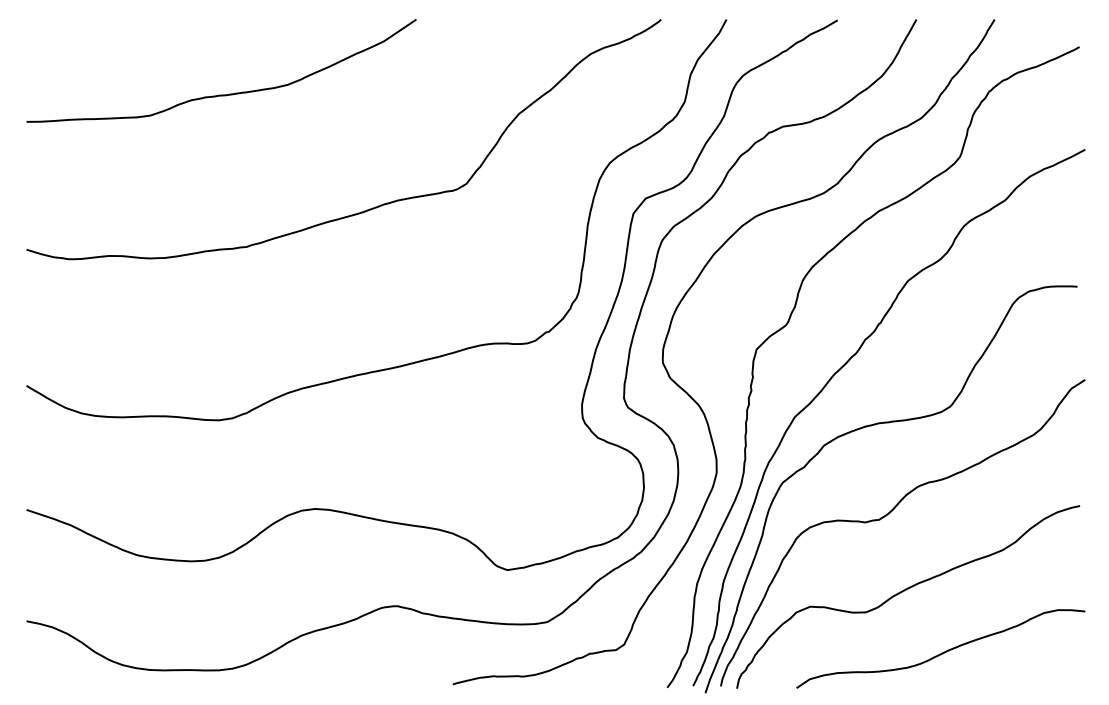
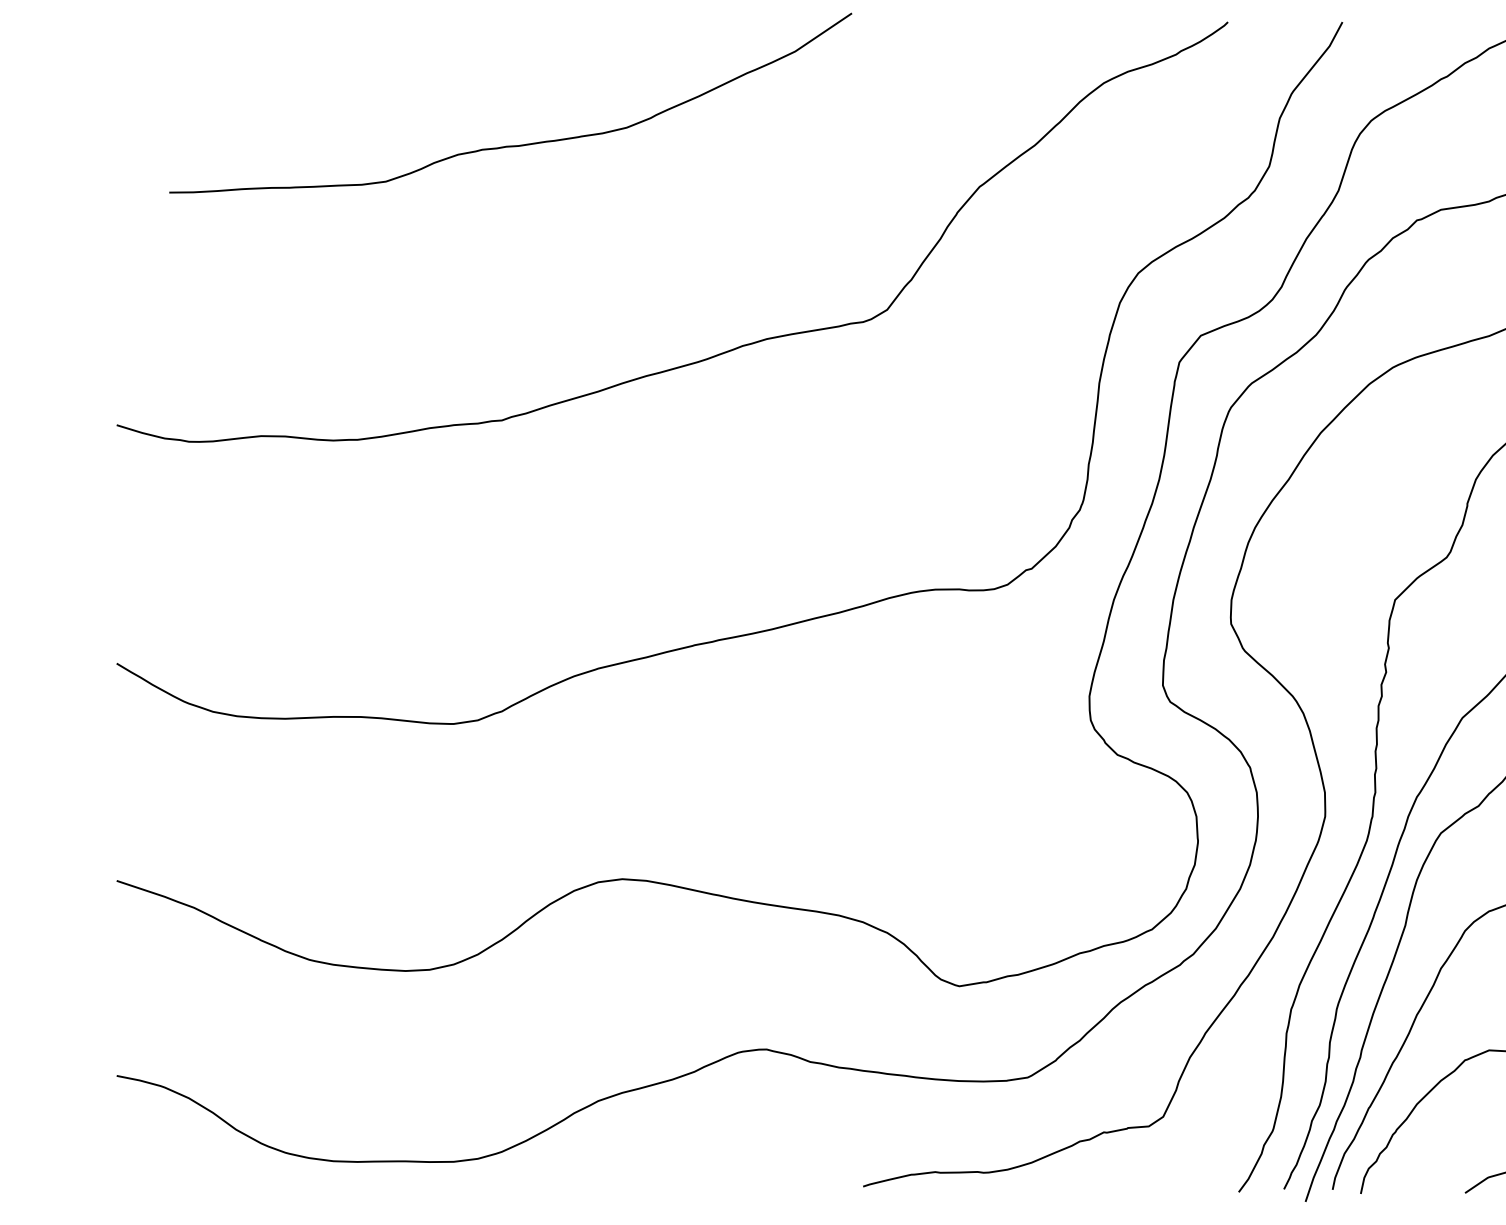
curve: (221, 94) -> (510, 144), moved

